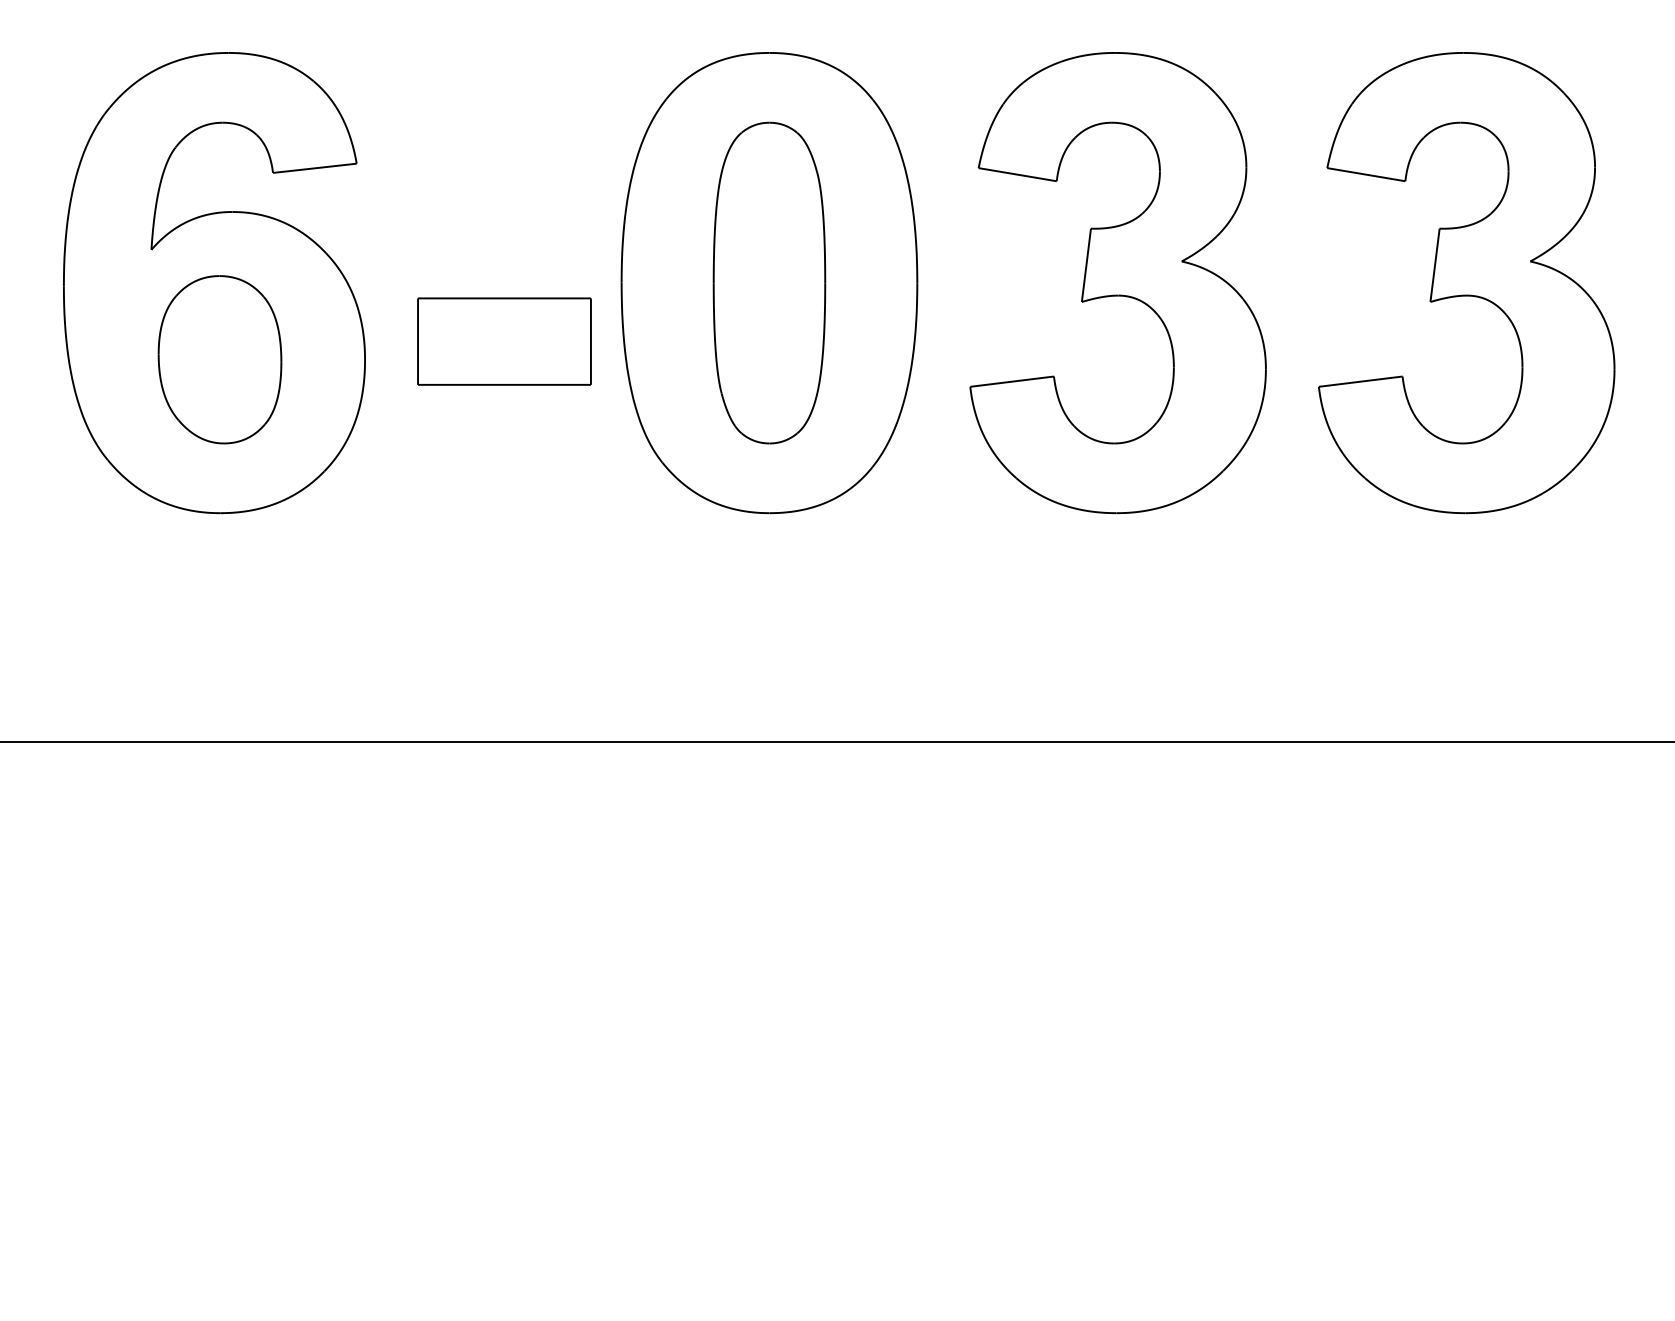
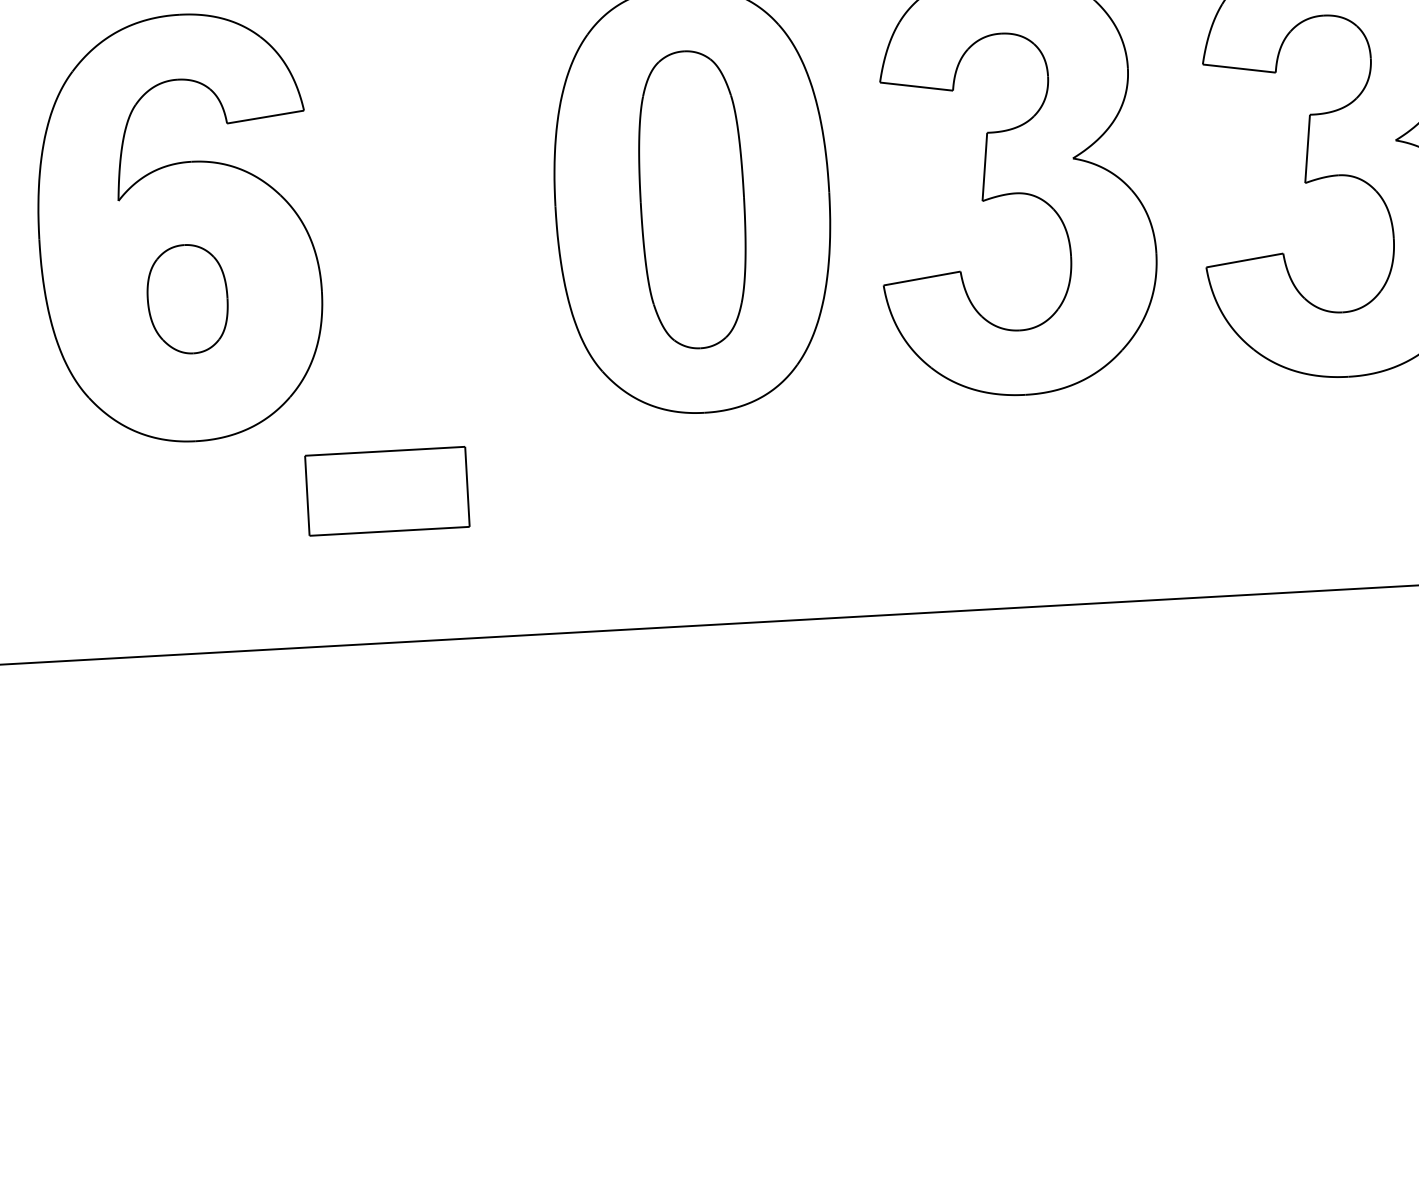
part: (504, 341) -> (387, 491), moved
part: (219, 359) -> (187, 299), size x0.7

